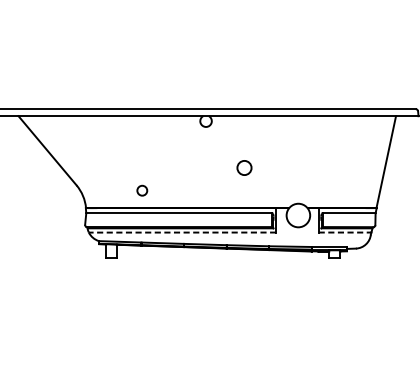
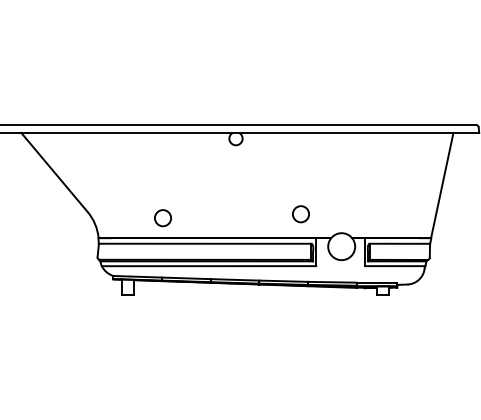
circle: (244, 168) -> (300, 214), moved
circle: (141, 190) -> (162, 218), size x1.43
line: (182, 232) -> (208, 266), dashed -> solid
line: (345, 232) -> (395, 266), dashed -> solid

